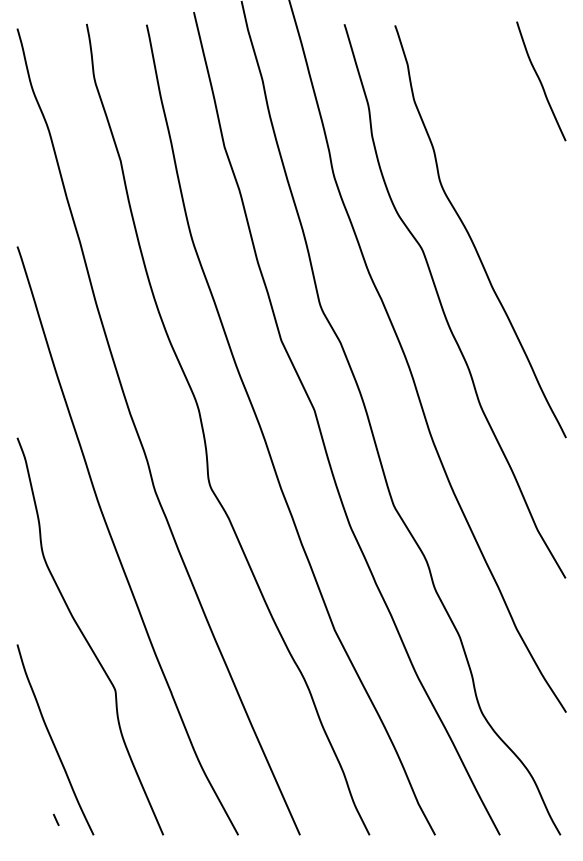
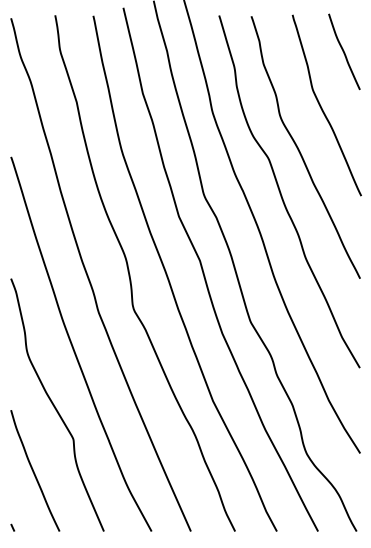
curve: (506, 168) -> (322, 107), added
line: (55, 819) -> (12, 527), moved

